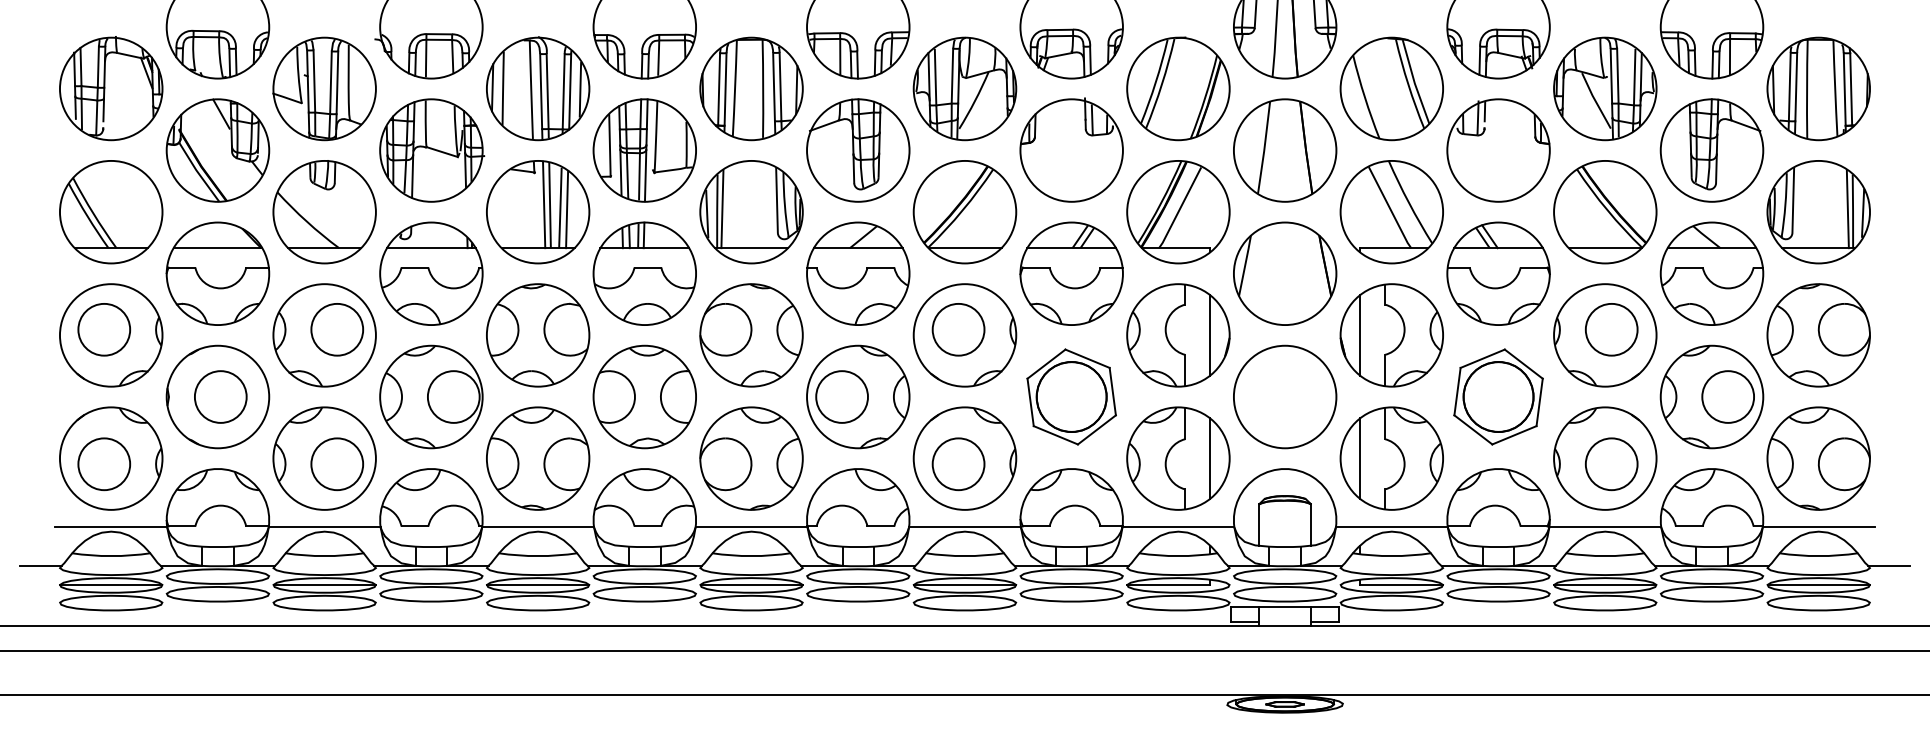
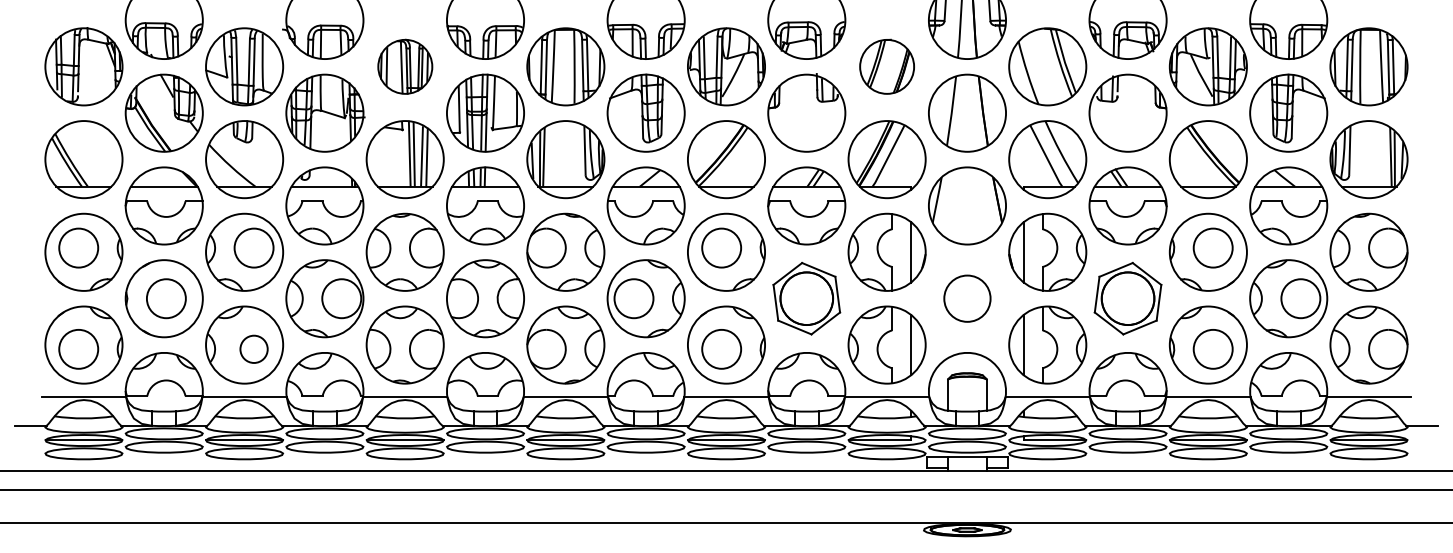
part: (538, 88) -> (405, 66), size x0.7
part: (1178, 88) -> (887, 66), size x0.7
circle: (1284, 396) -> (966, 298), size x0.6
circle: (337, 464) -> (254, 349), size x0.7

